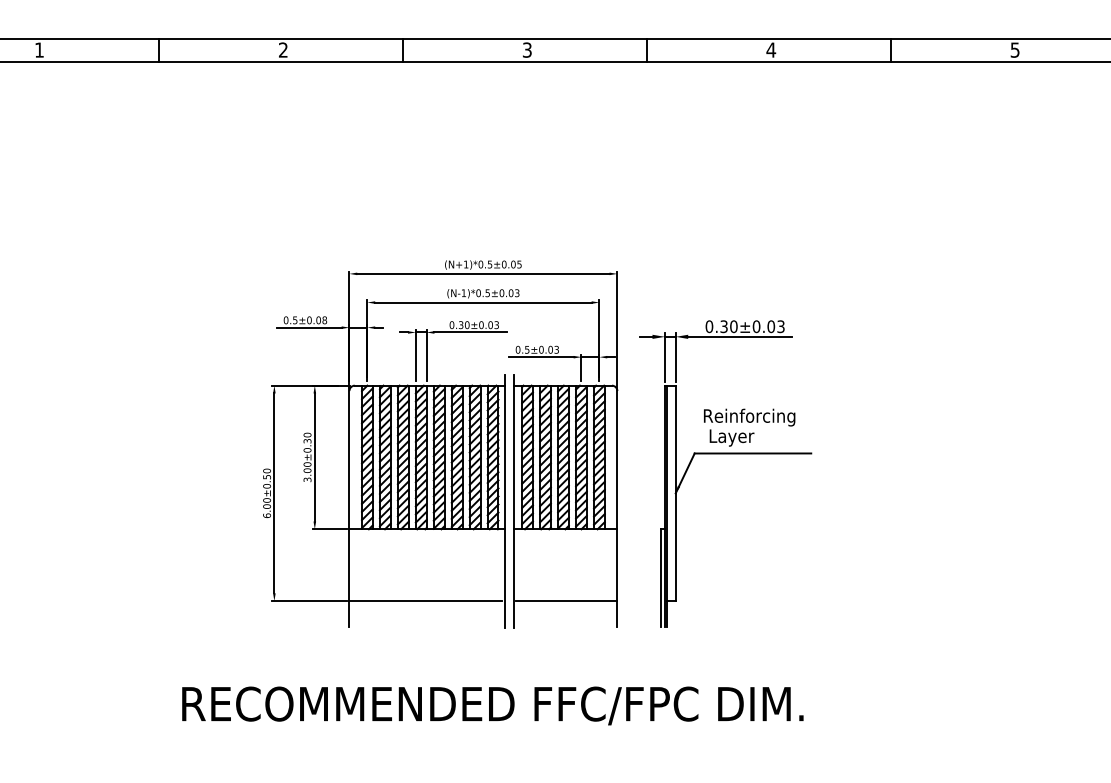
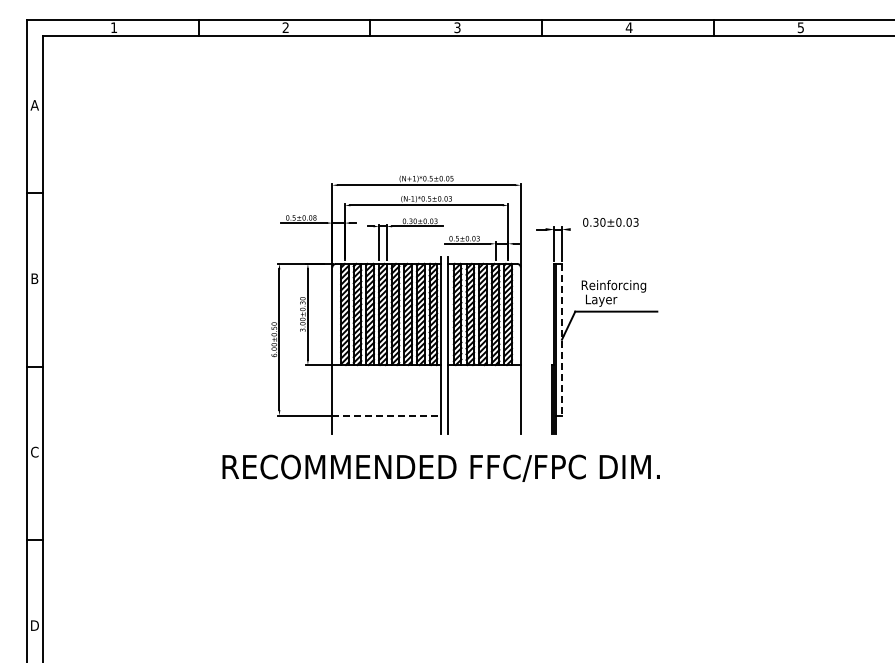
line: (739, 336) -> (606, 229), removed
line: (675, 493) -> (561, 339), solid -> dashed
line: (426, 601) -> (386, 415), solid -> dashed
line: (565, 601) -> (484, 415), removed
text: (491, 704) -> (440, 467), moved

